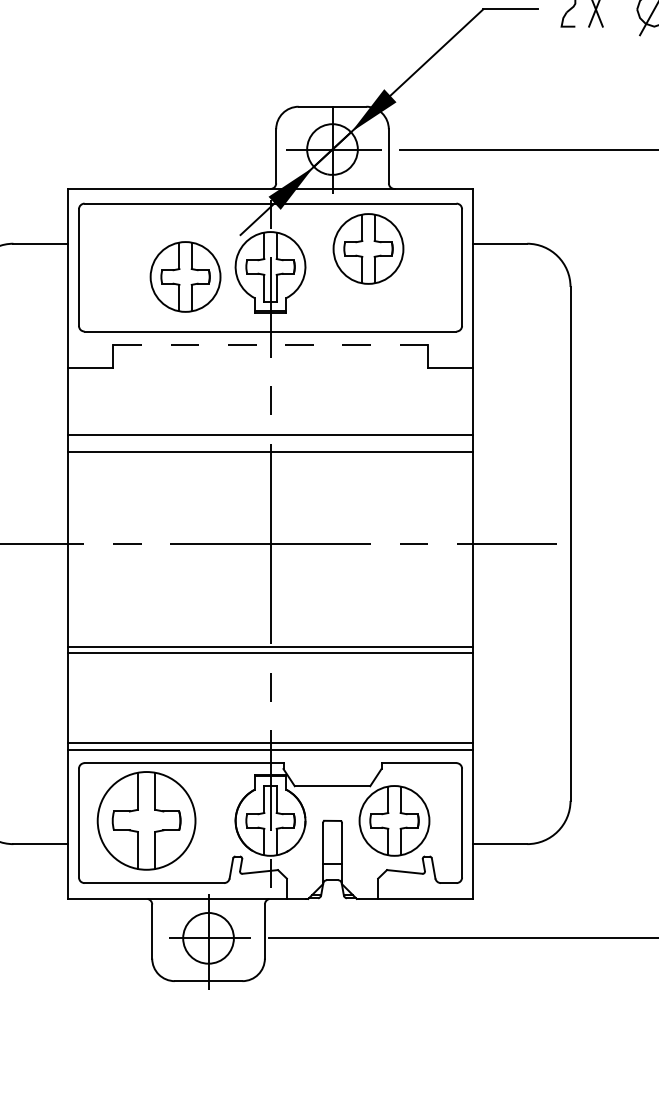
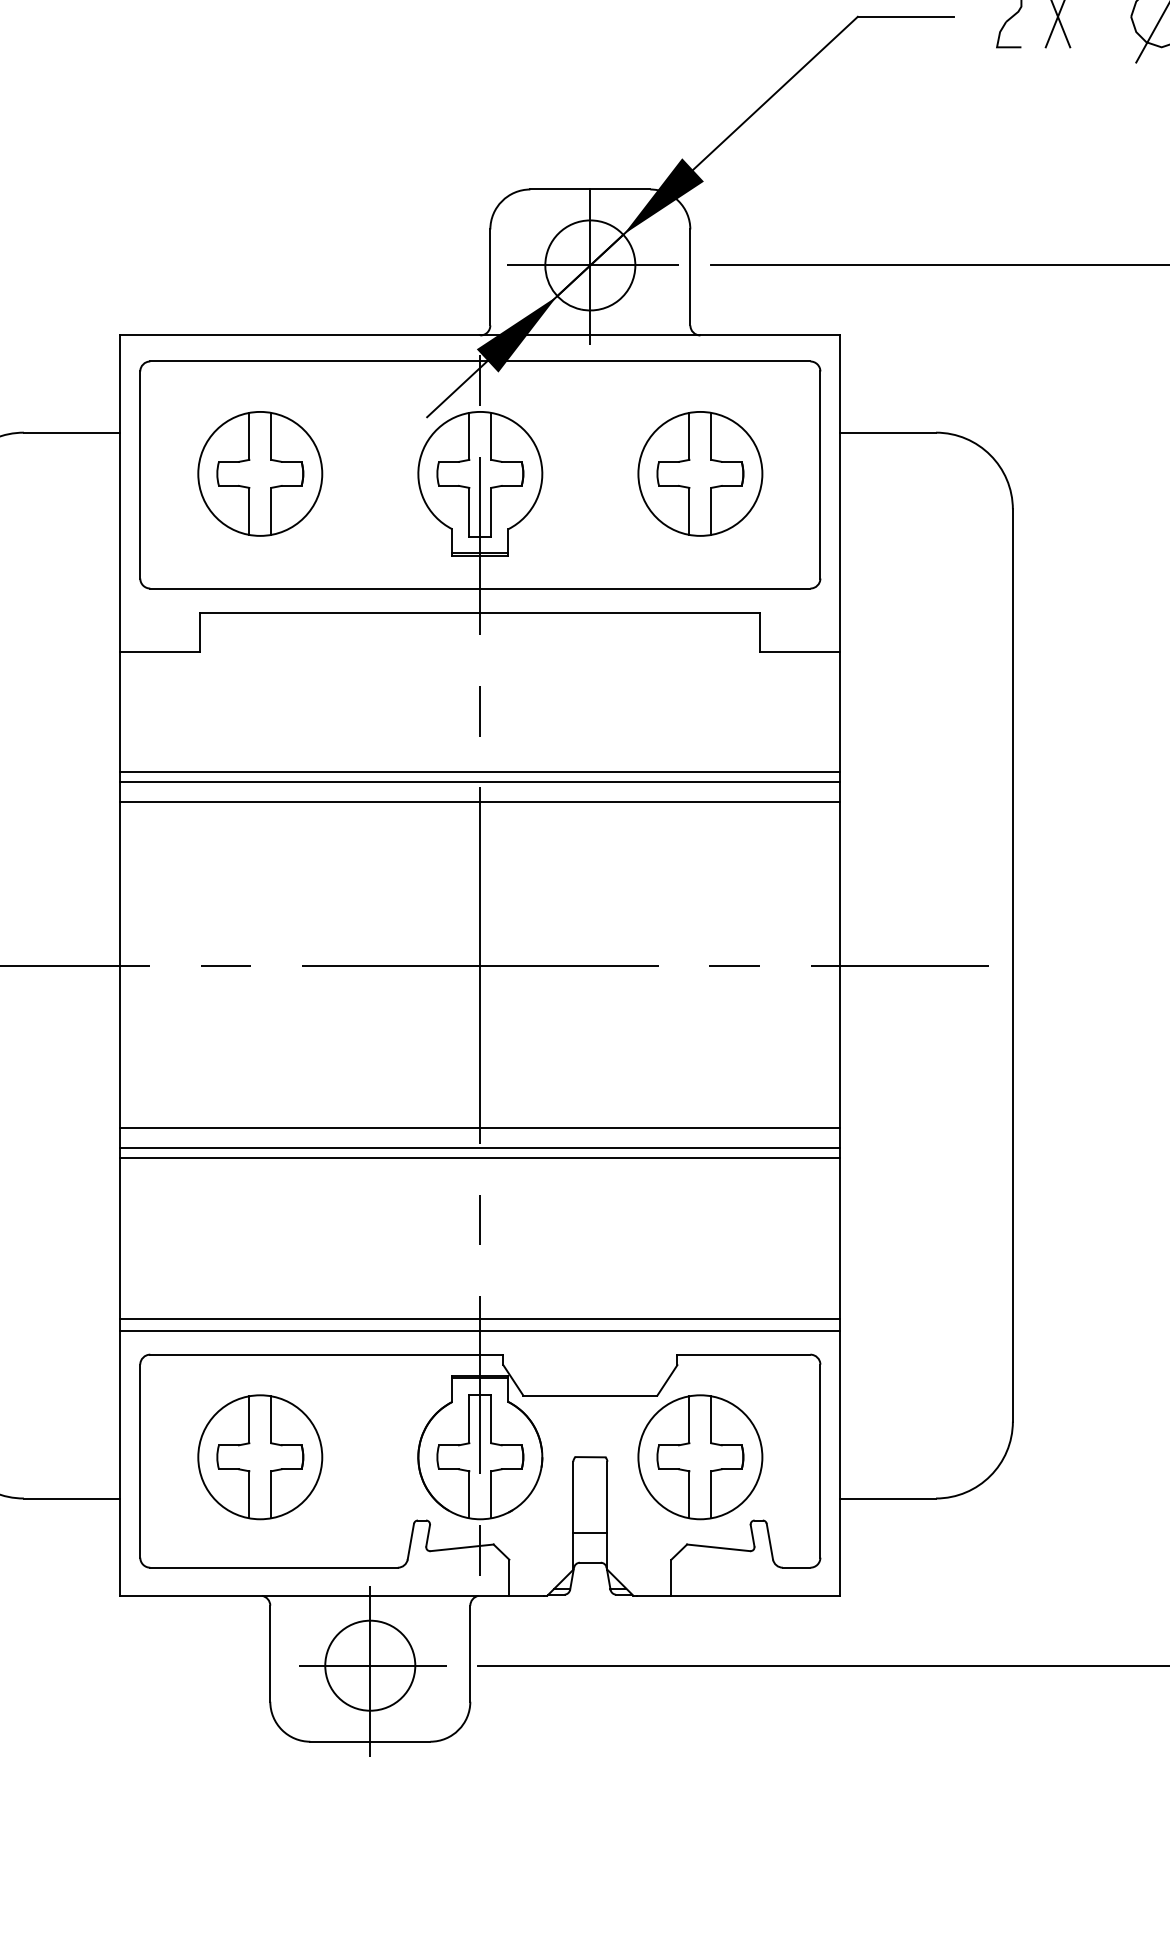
part: (368, 248) -> (700, 473), moved
part: (185, 276) -> (260, 473), moved
line: (270, 345) -> (480, 613), dashed -> solid
line: (270, 440) -> (480, 781), added
line: (270, 635) -> (480, 1128), added
part: (146, 820) -> (260, 1456), size x0.71

